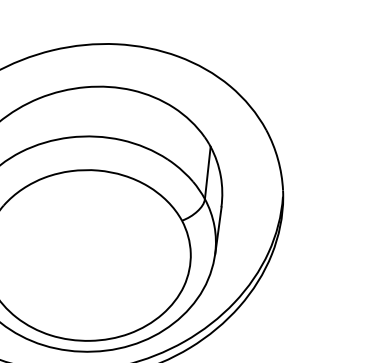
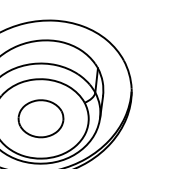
part: (87, 254) -> (40, 118), added

